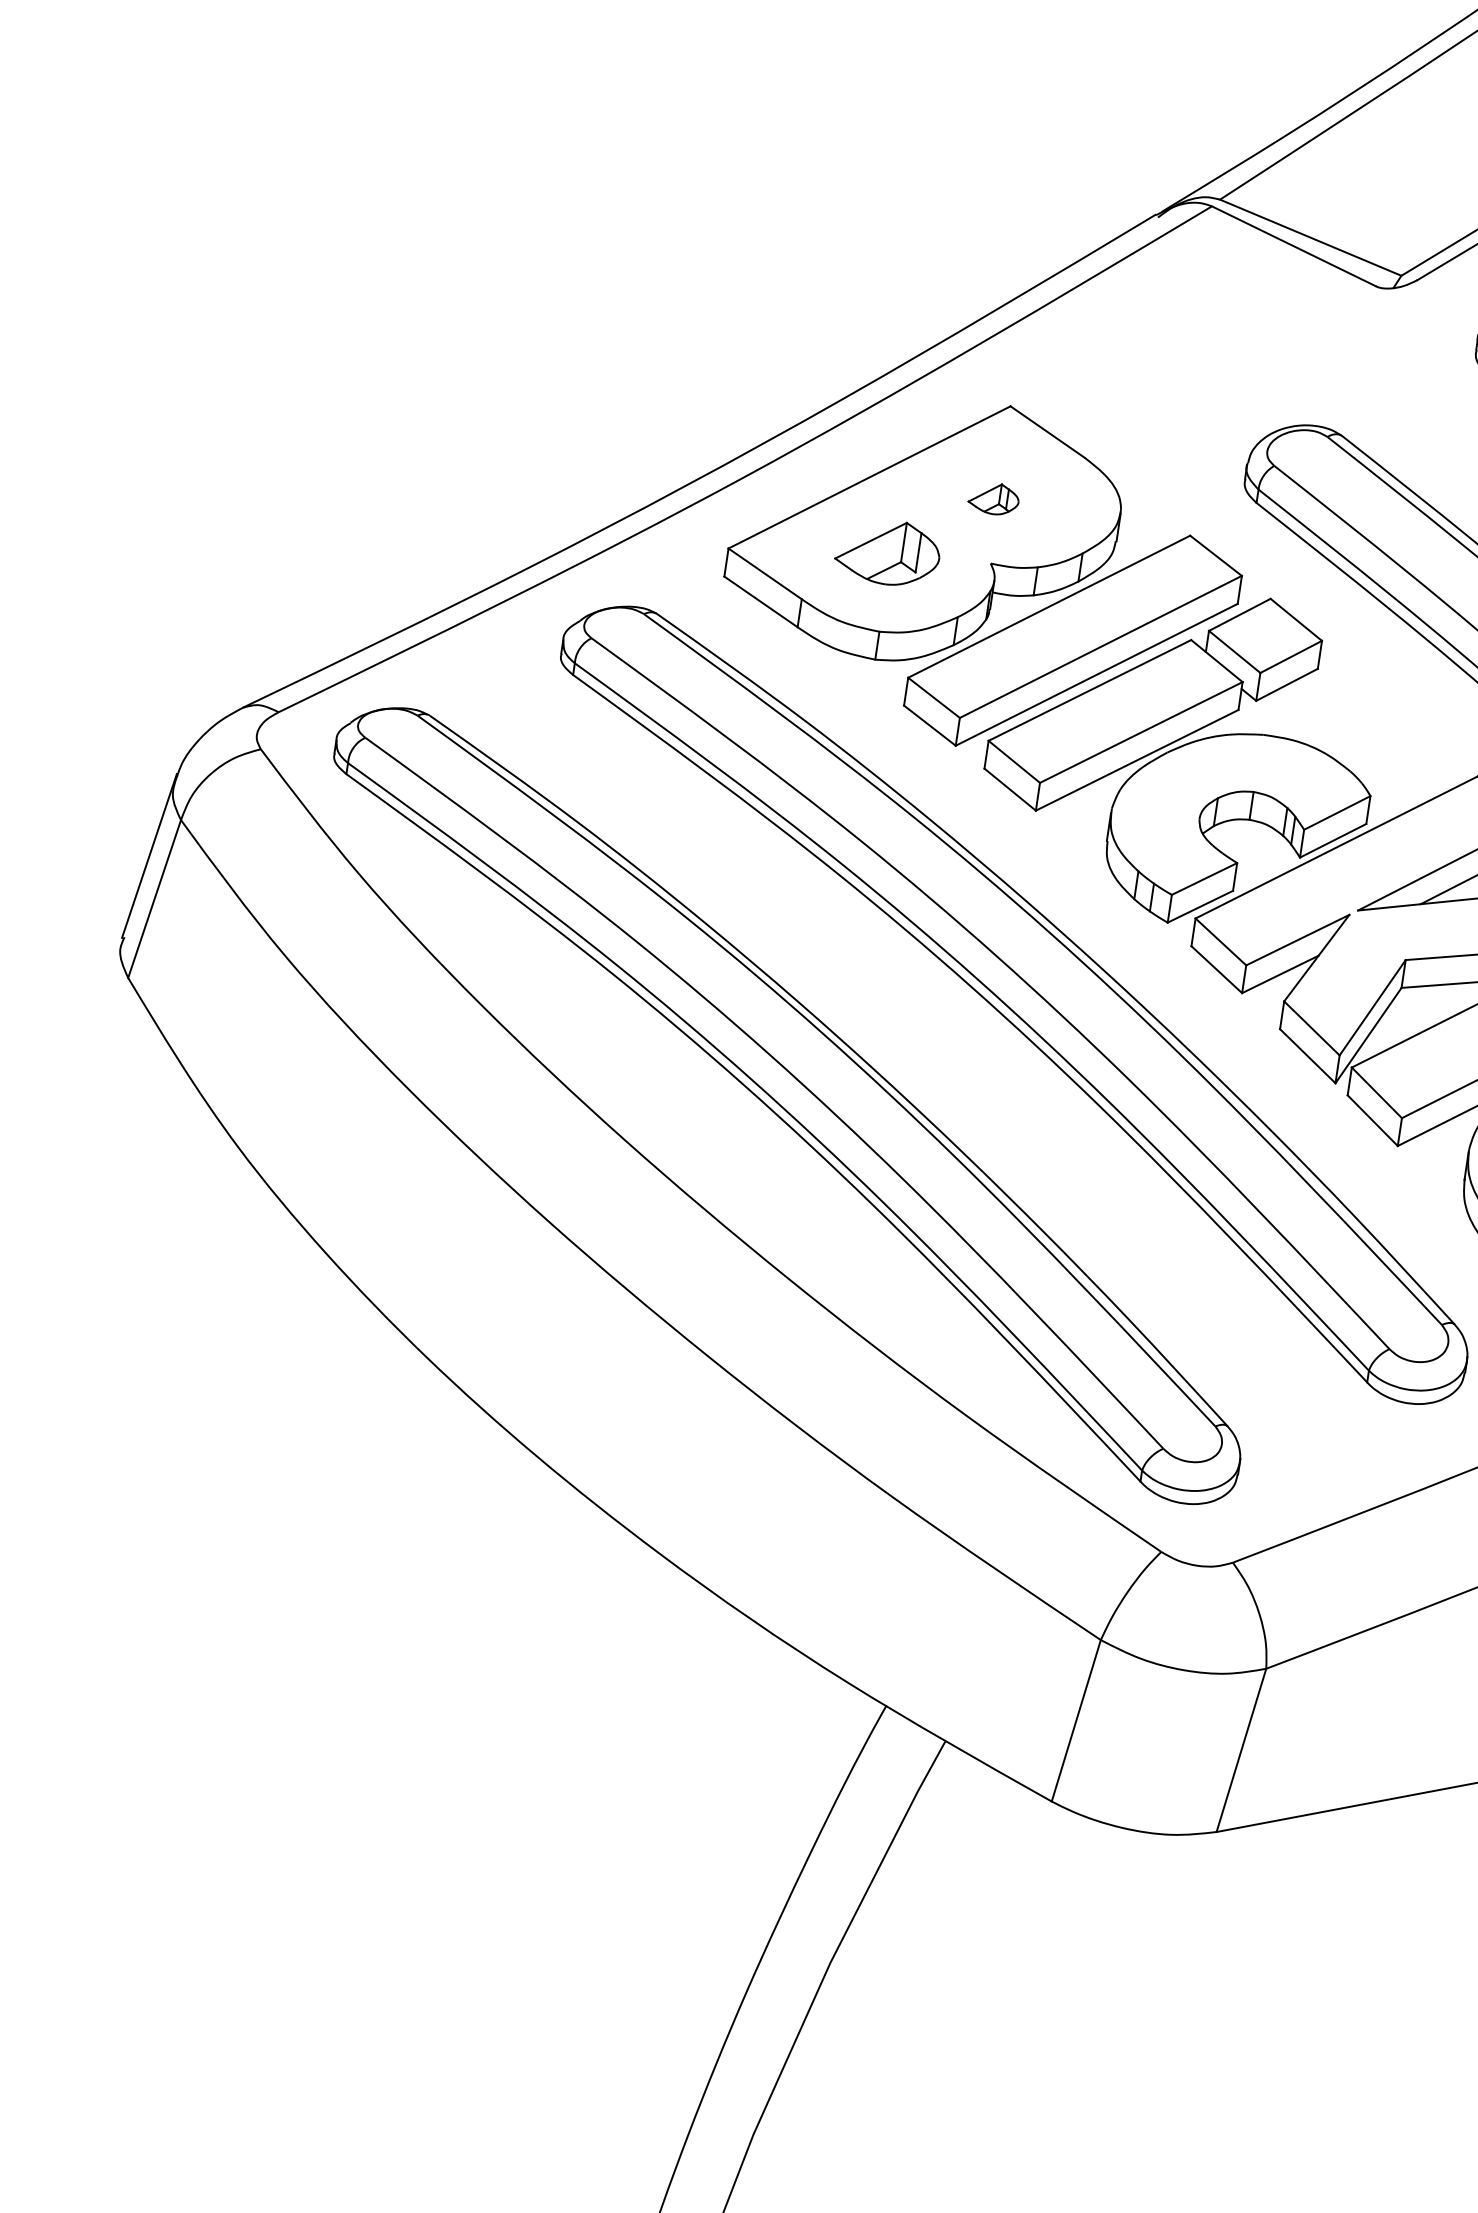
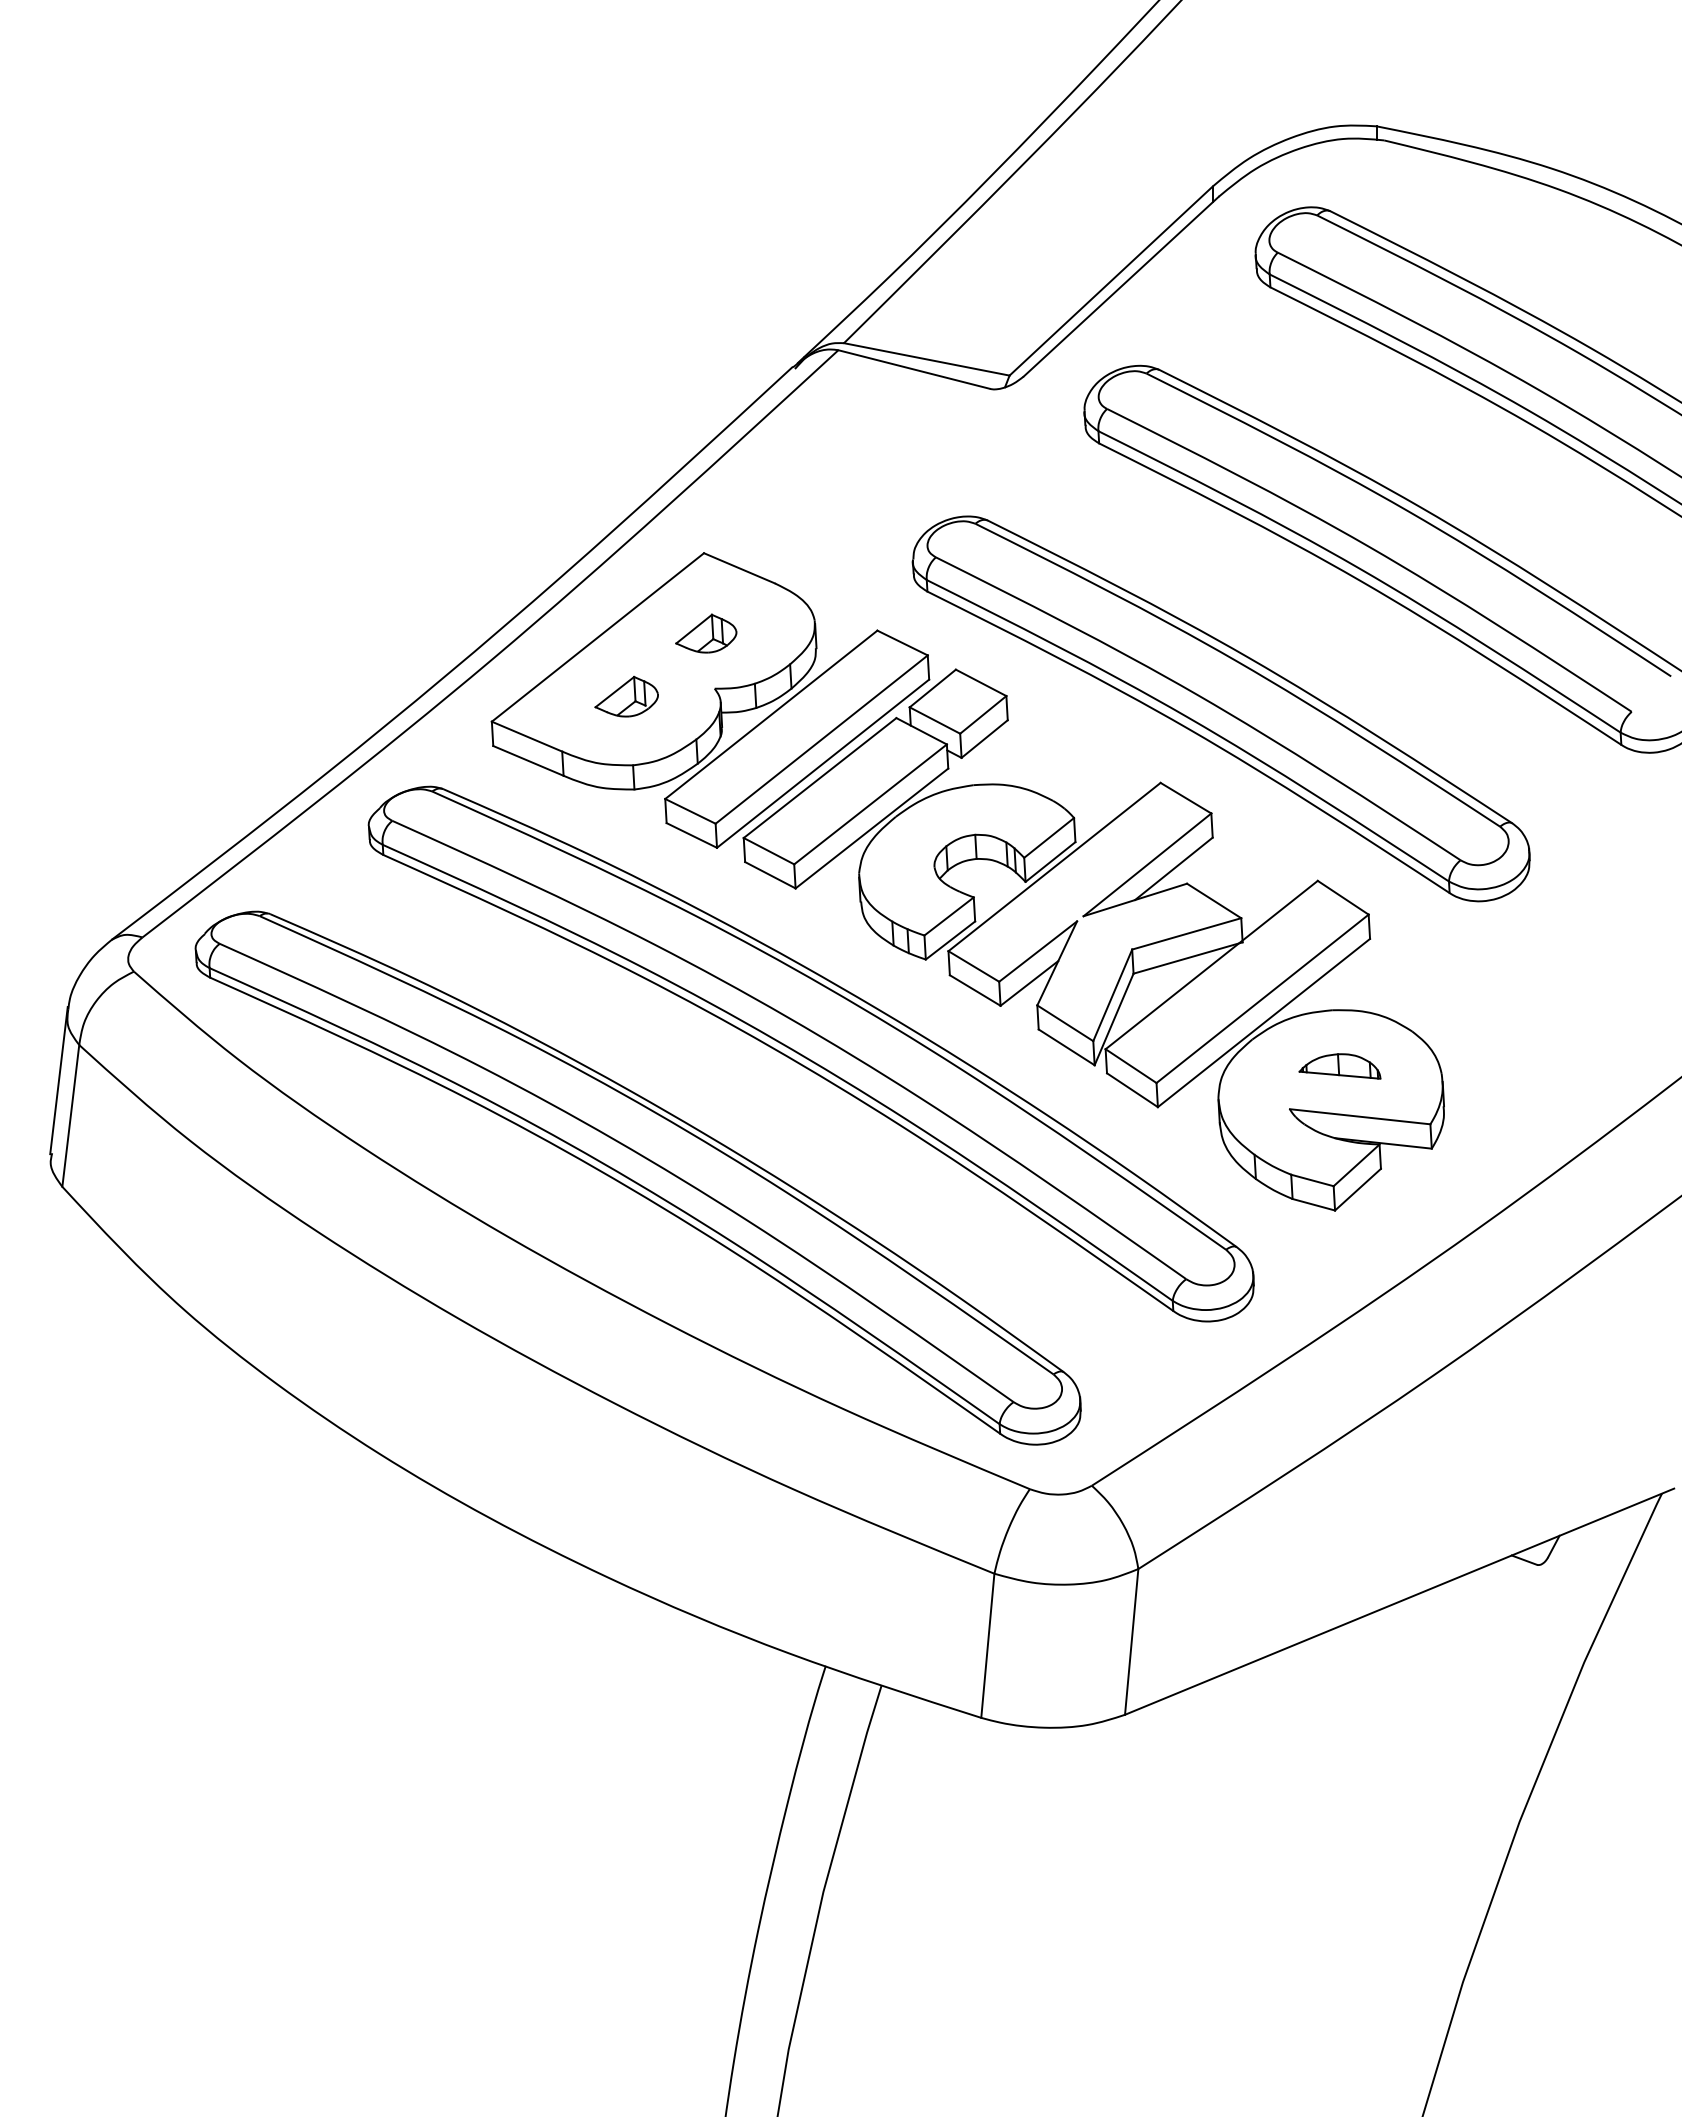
part: (994, 498) -> (706, 633), size x1.43
part: (888, 551) -> (626, 696), size x0.71

